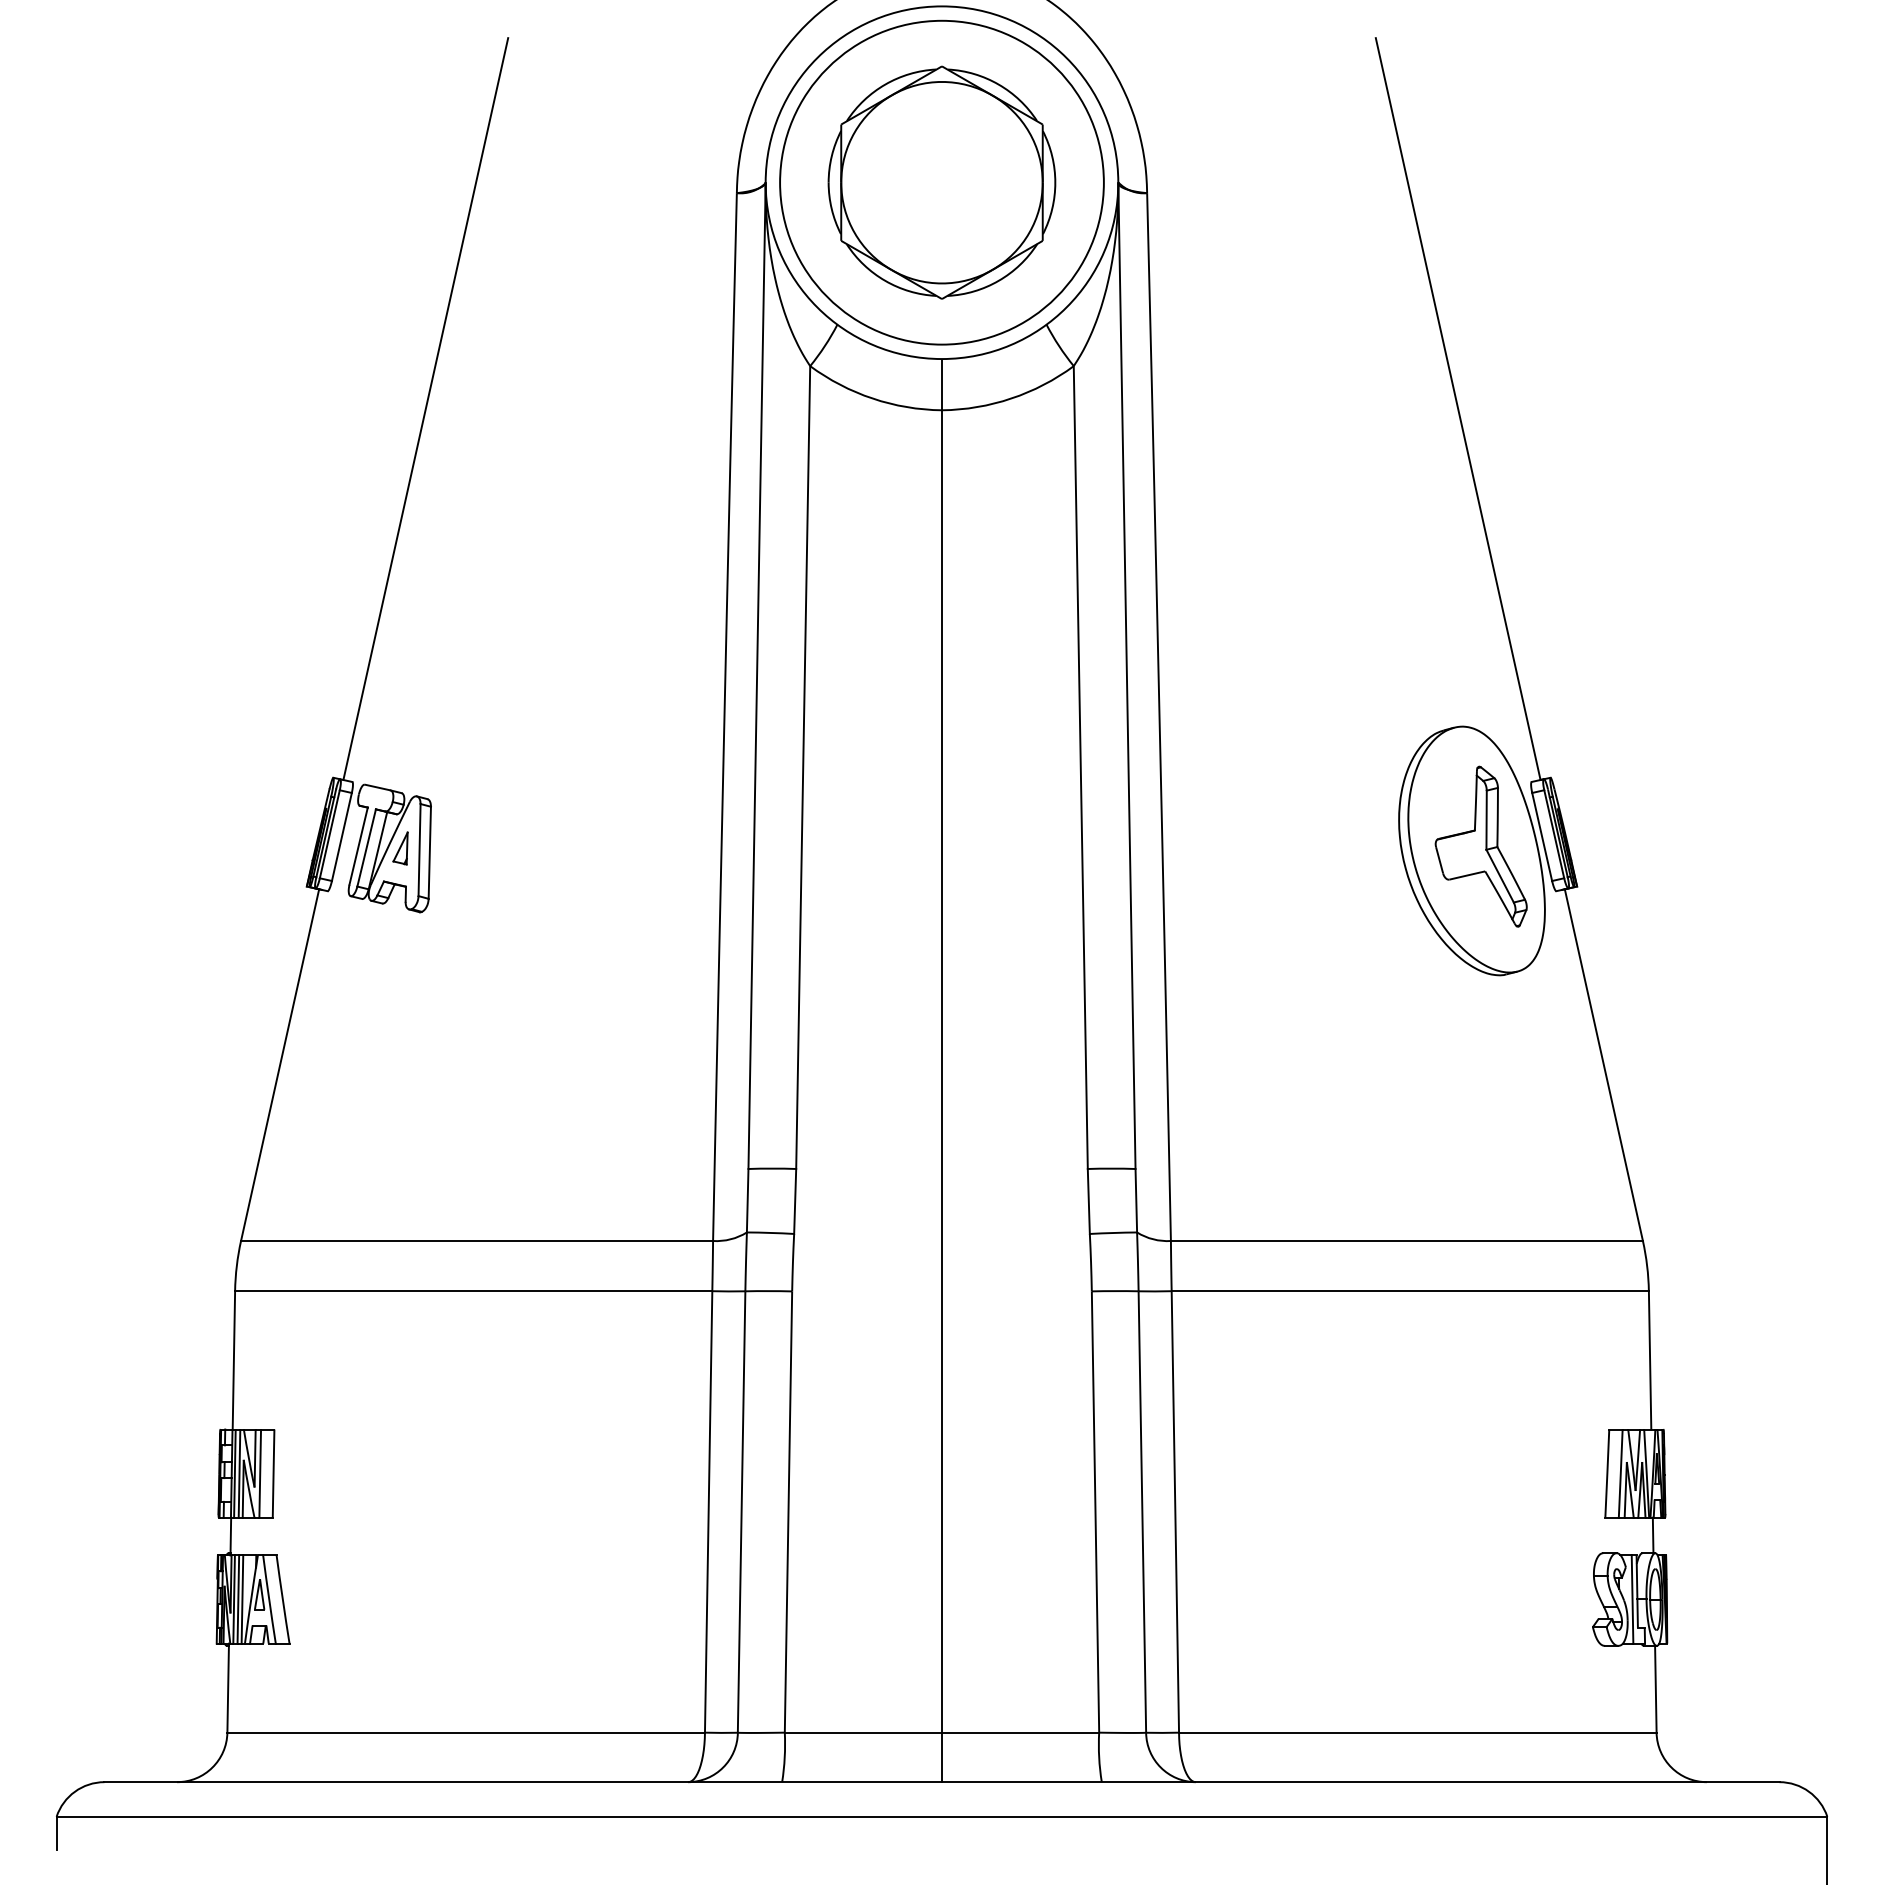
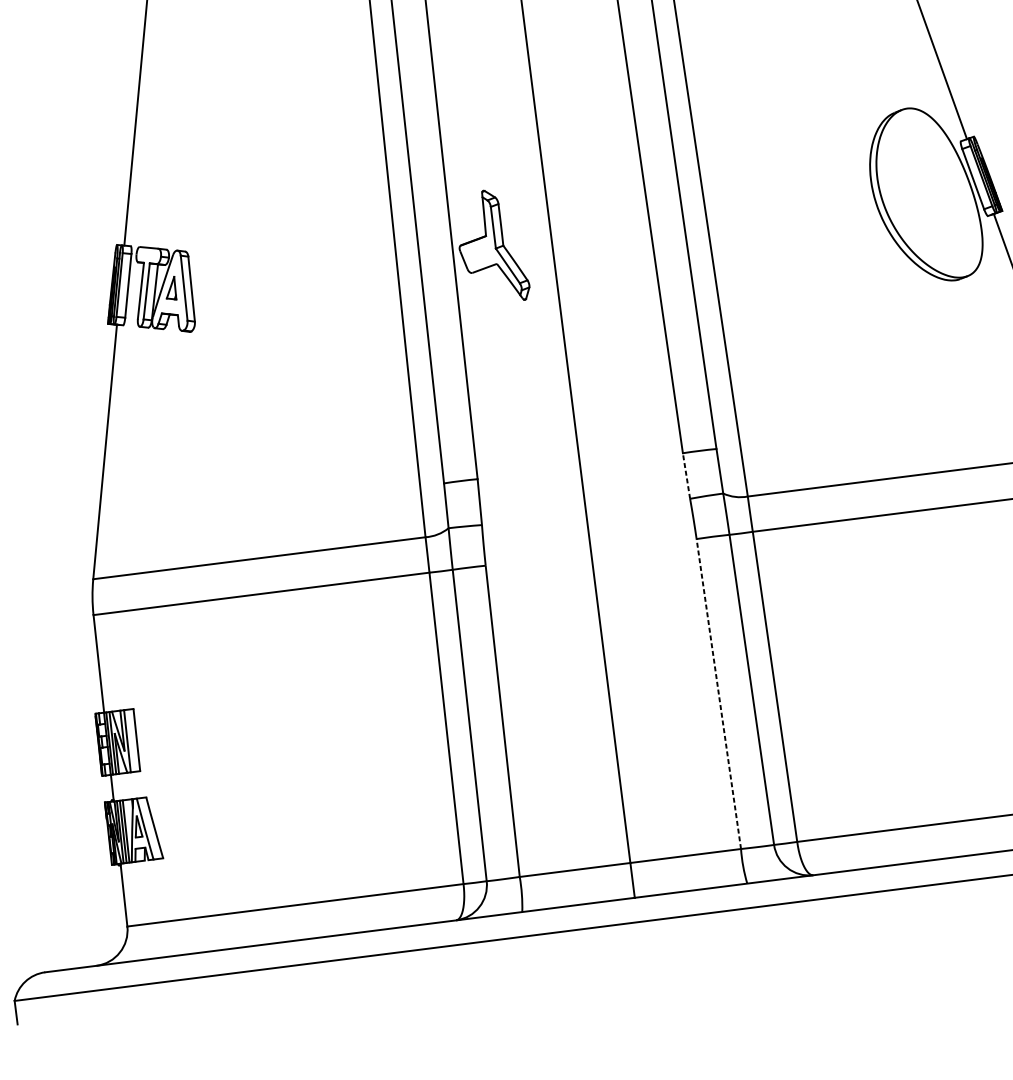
part: (1480, 846) -> (491, 246), moved
line: (1088, 1201) -> (686, 476), solid -> dashed
line: (1095, 1511) -> (718, 693), solid -> dashed

